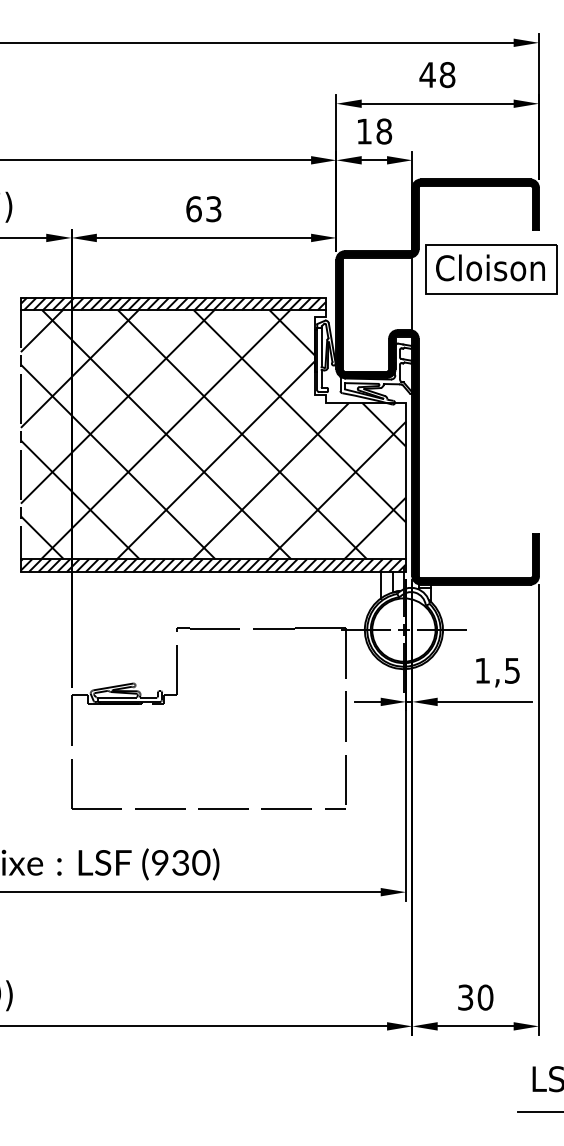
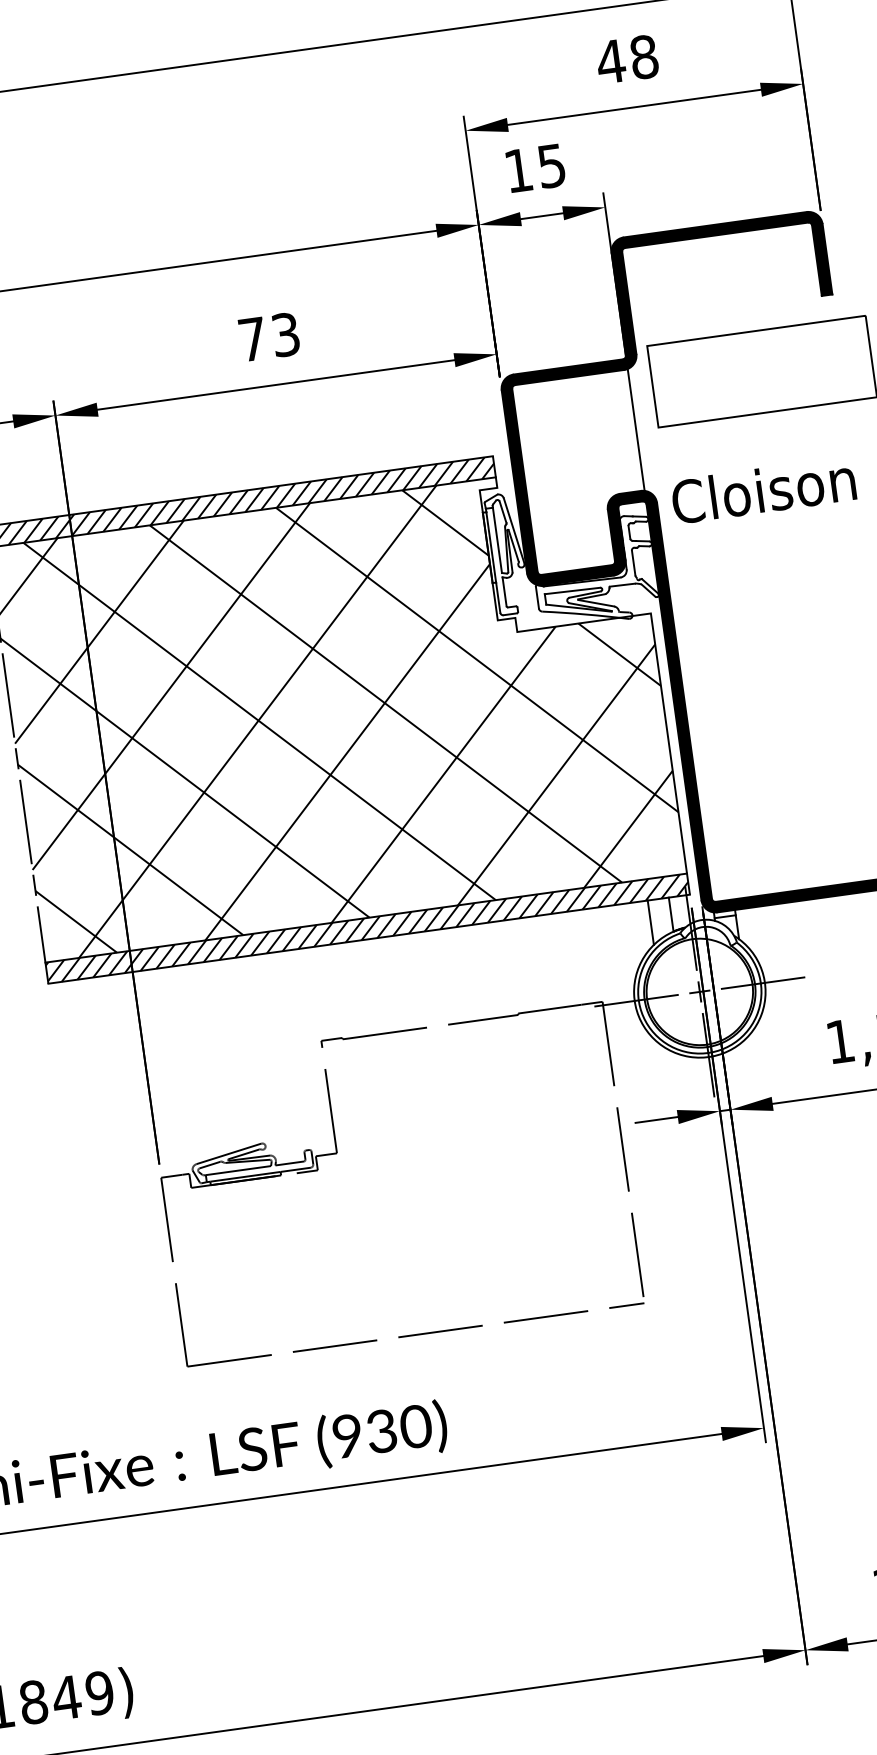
text: (384, 131) -> (552, 165), 18 -> 15
text: (193, 209) -> (252, 339), 63 -> 73
text: (490, 267) -> (763, 489), moved

